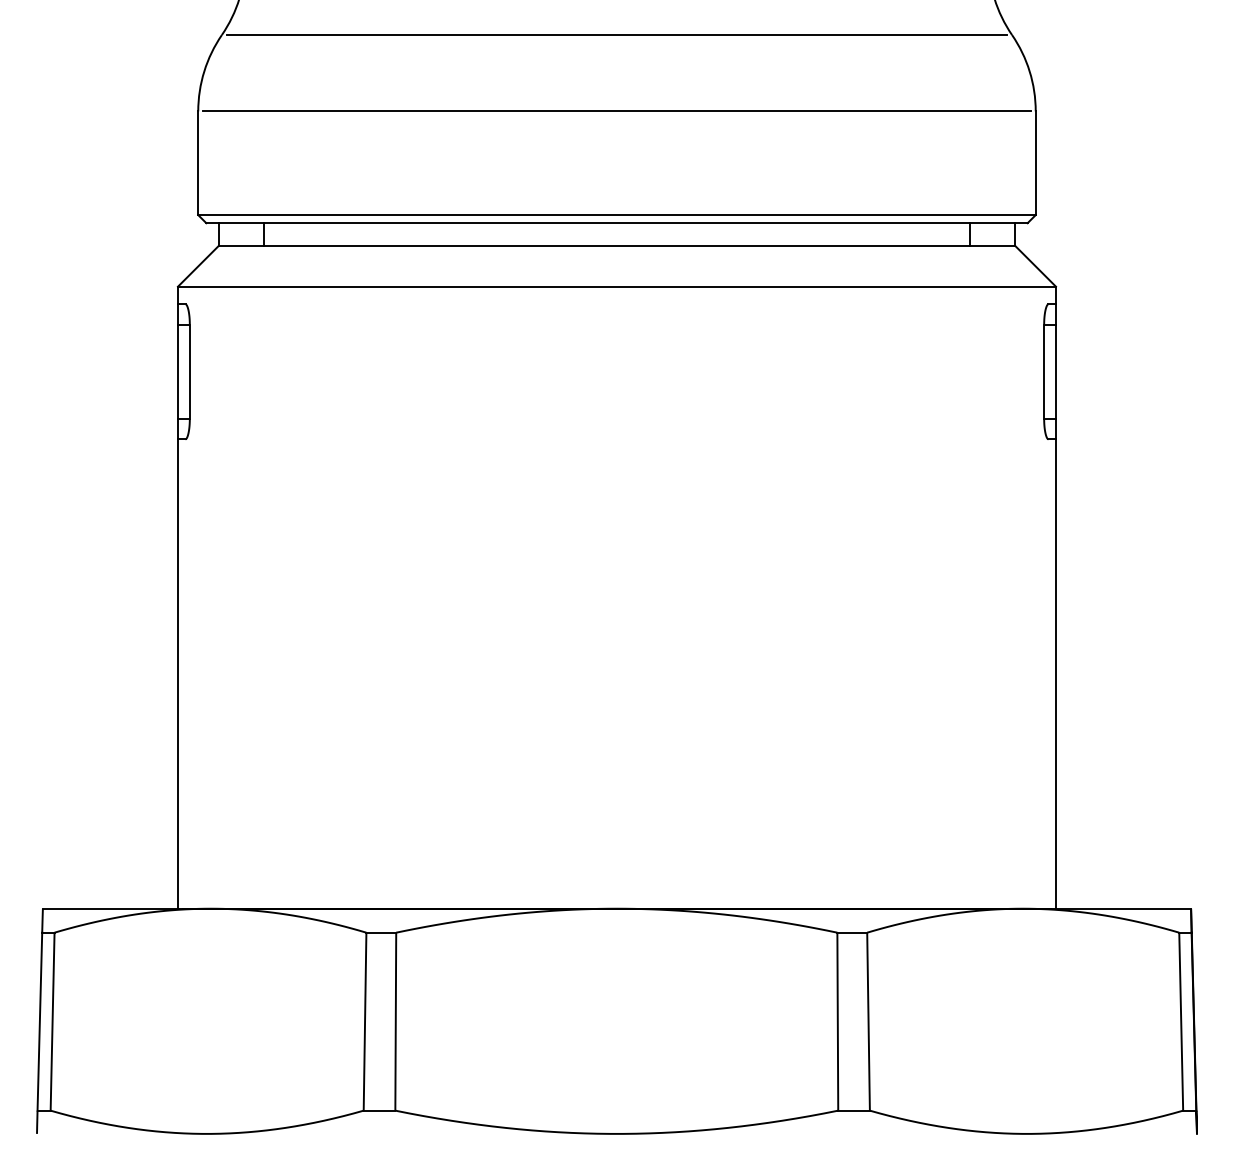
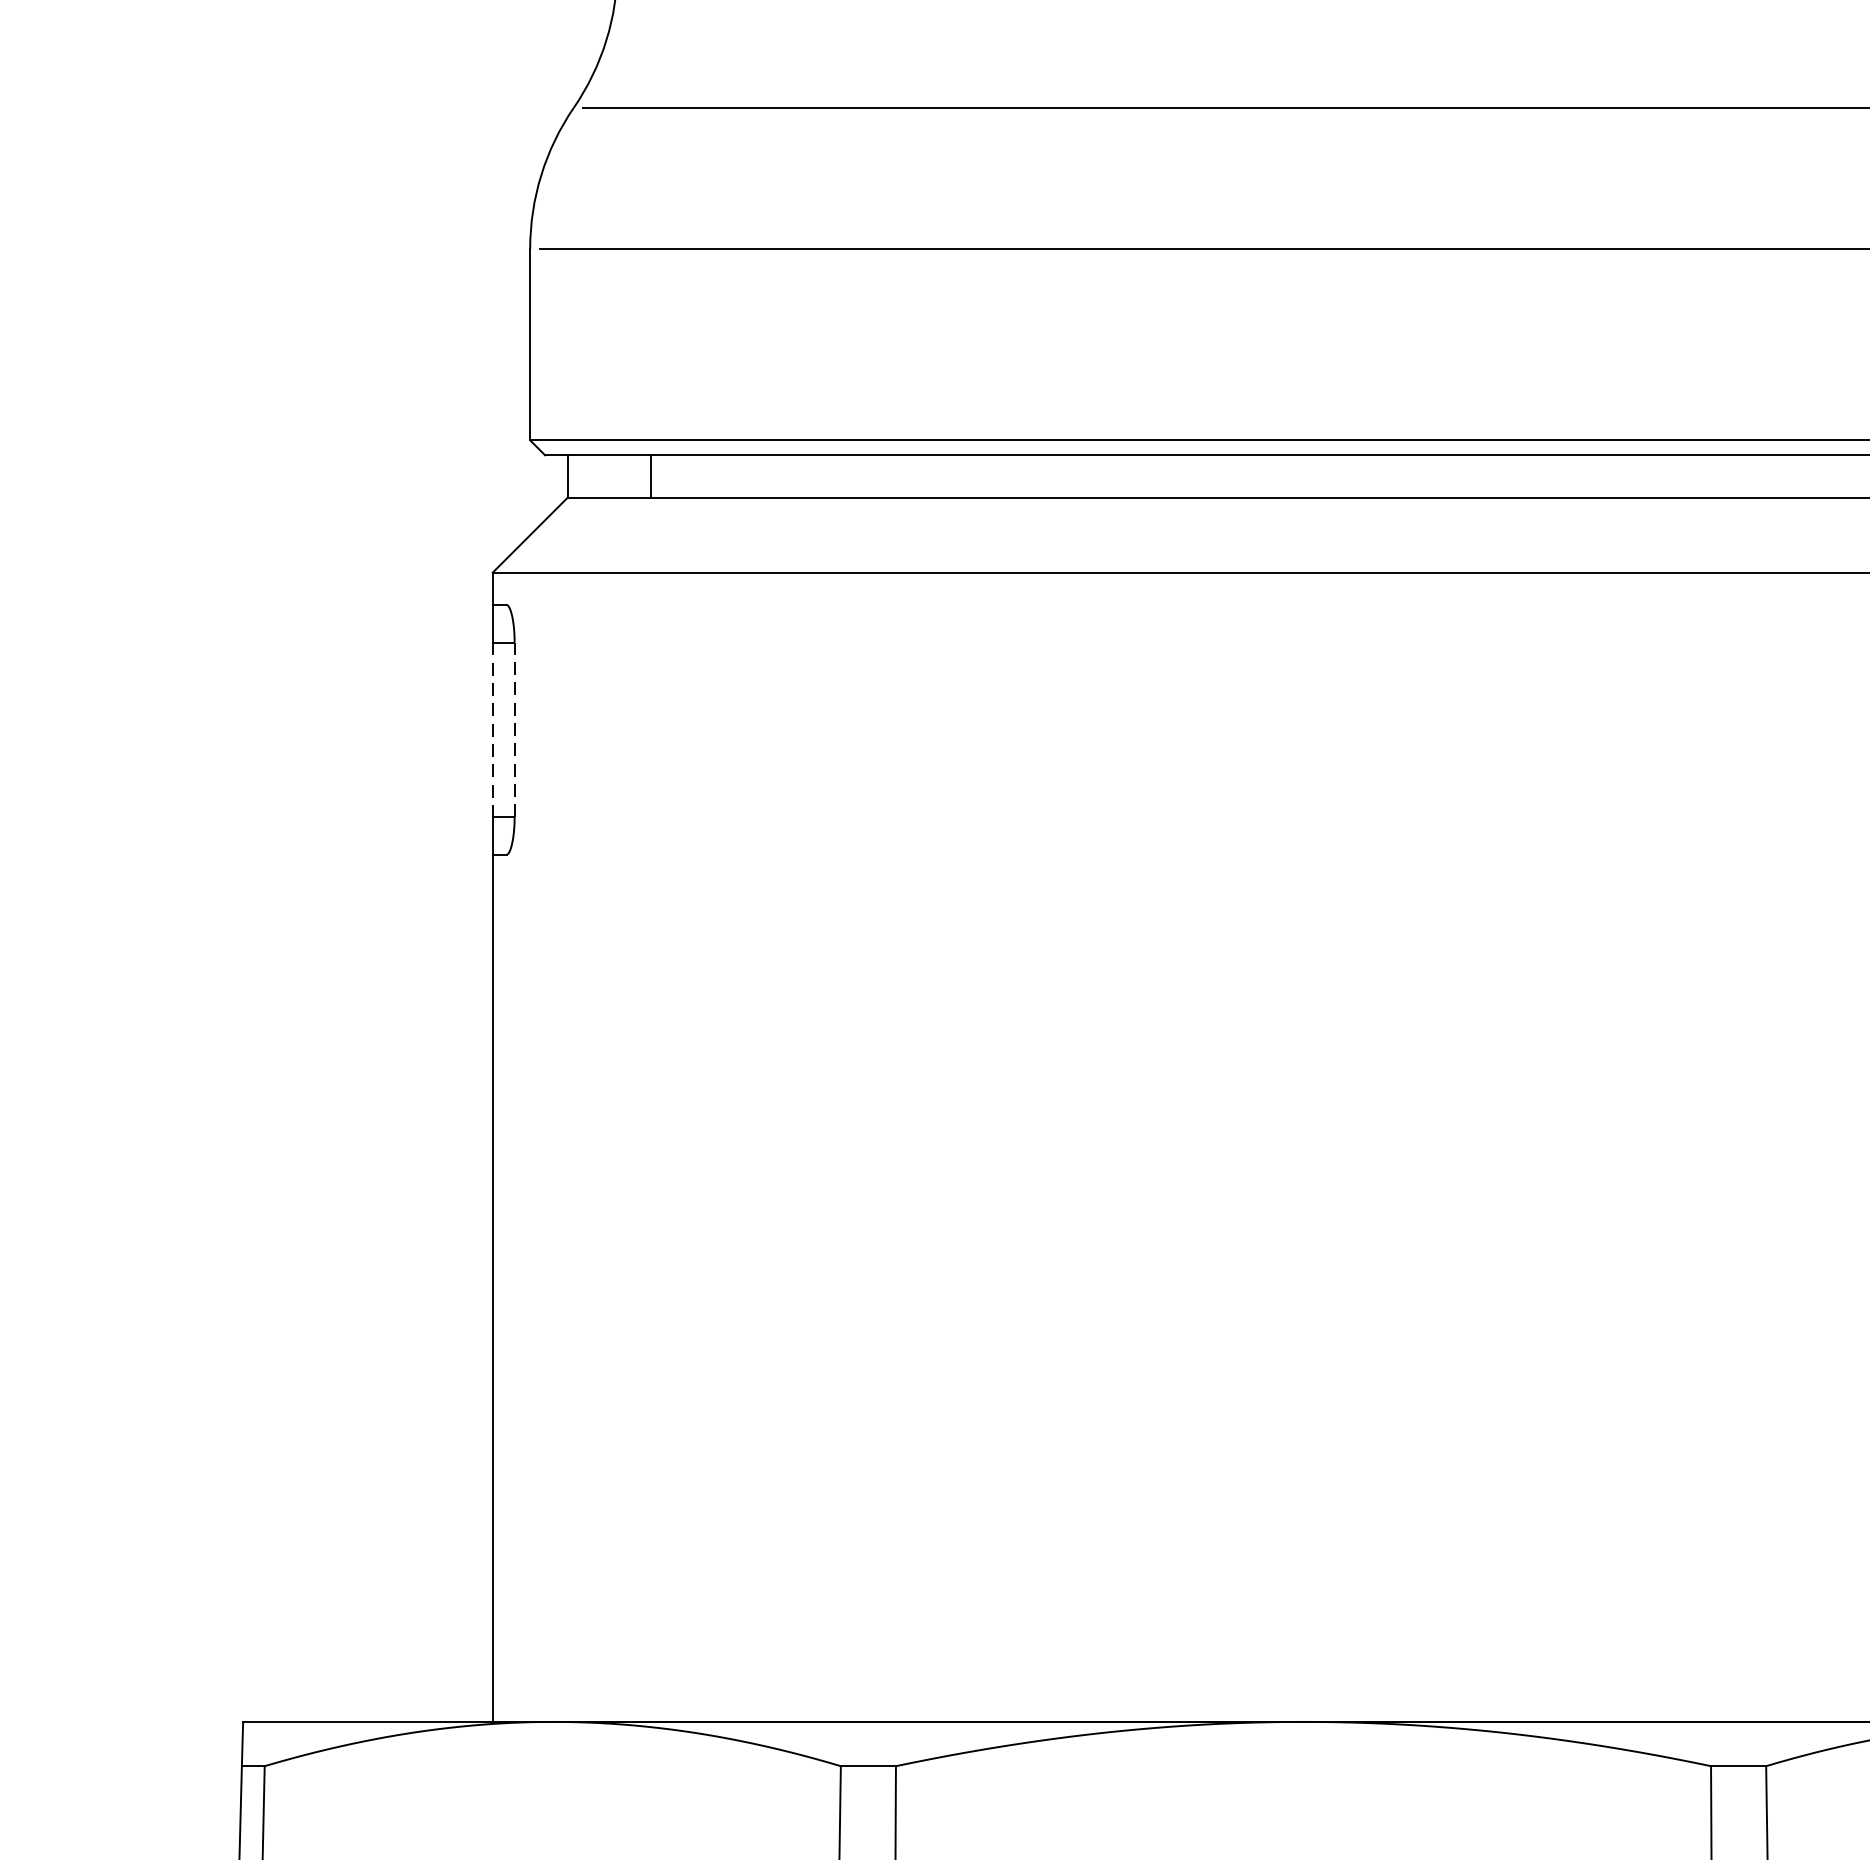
line: (189, 371) -> (514, 729), solid -> dashed
line: (177, 372) -> (491, 731), solid -> dashed

